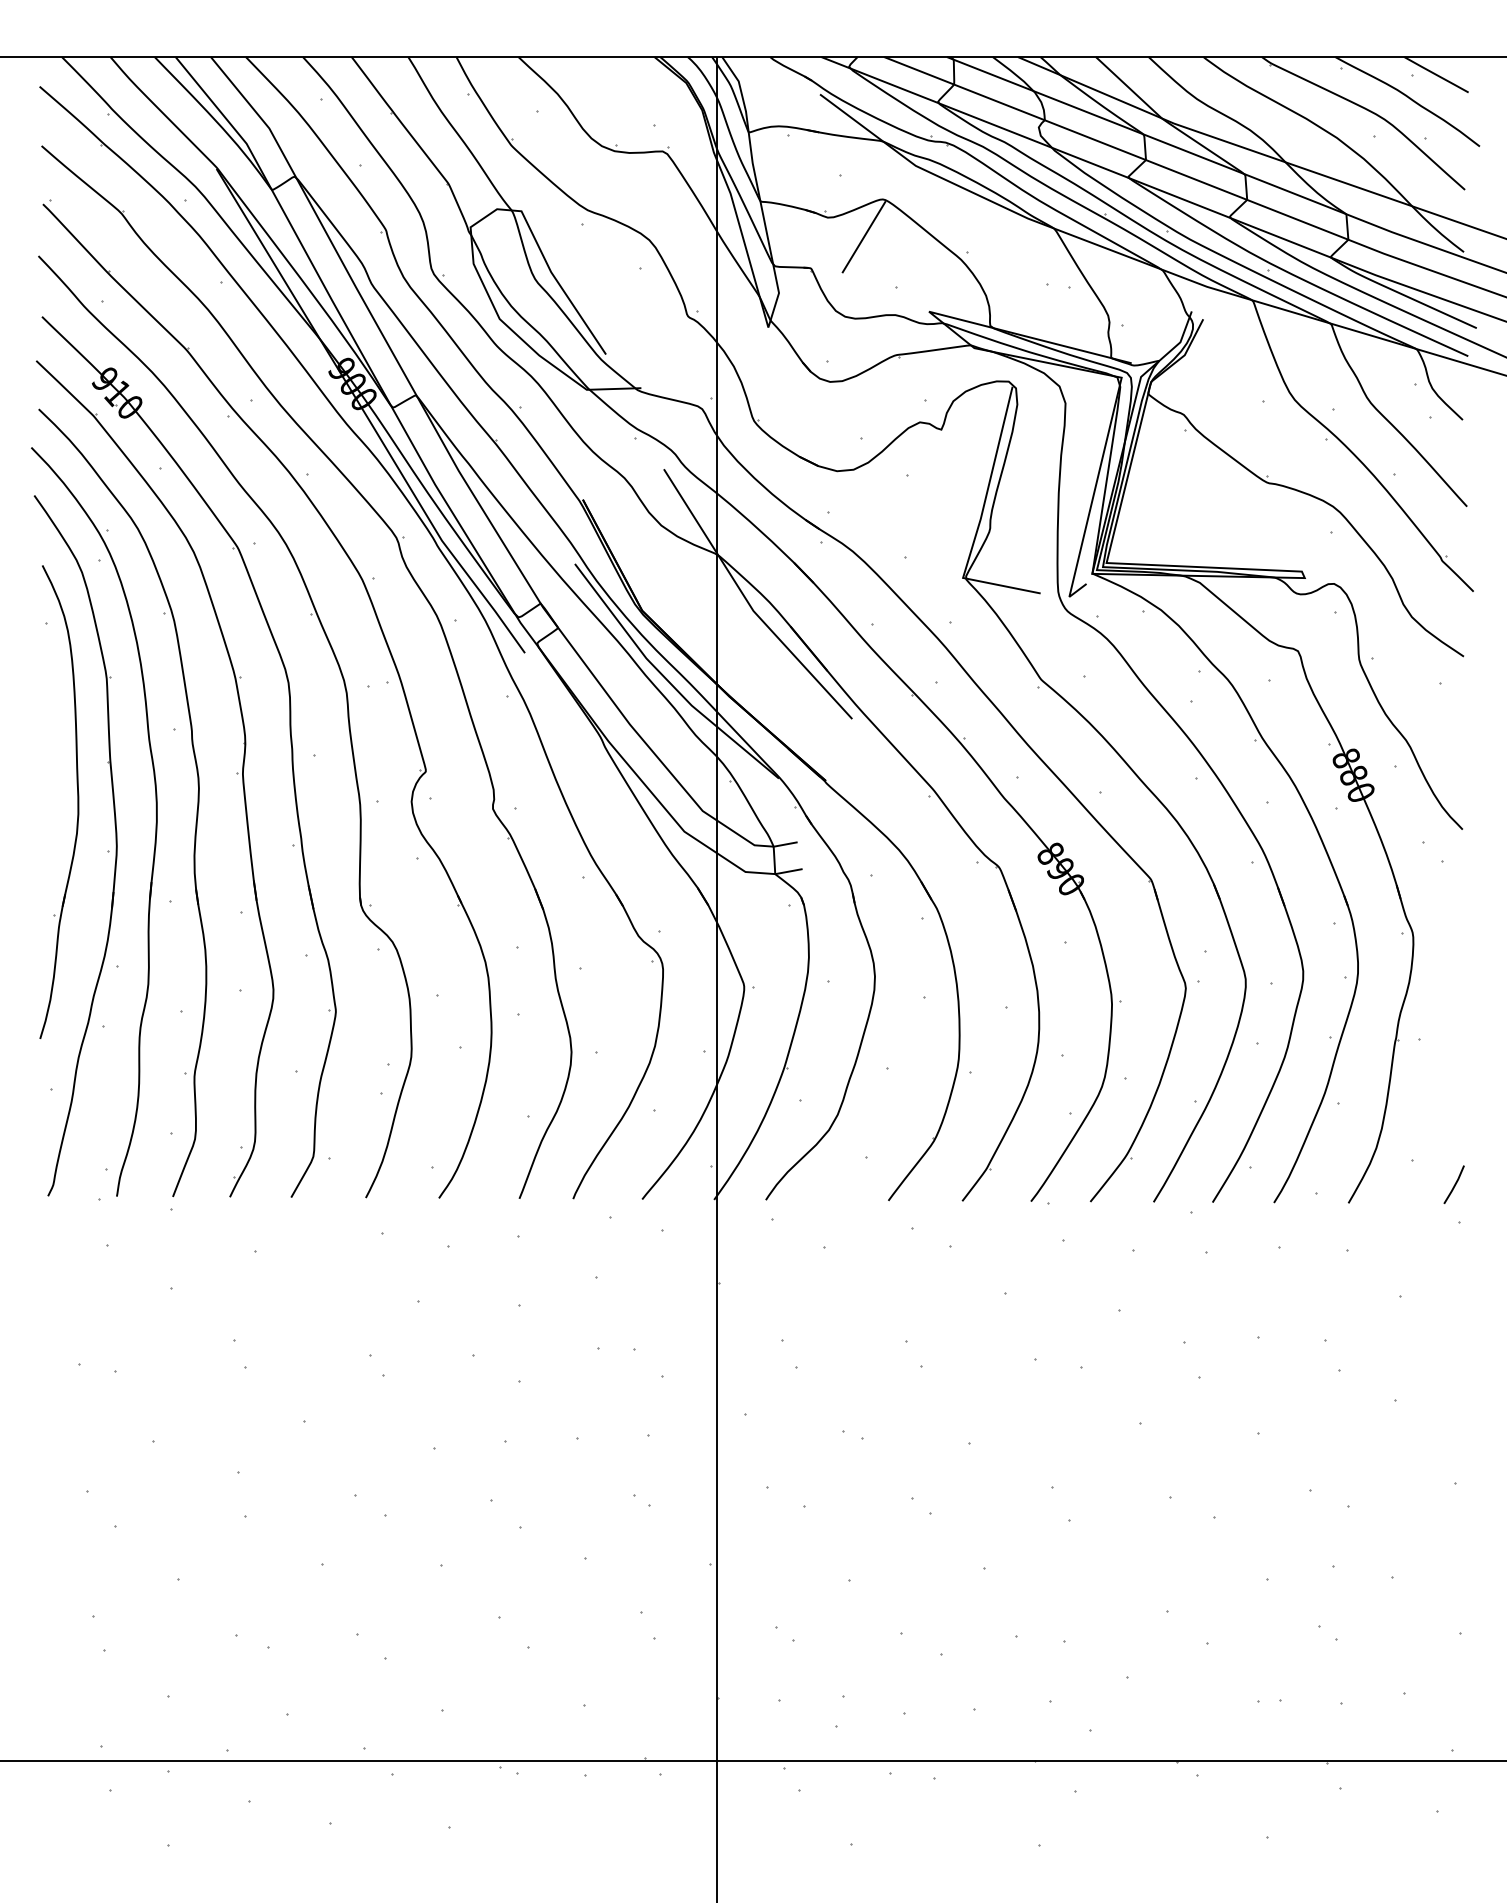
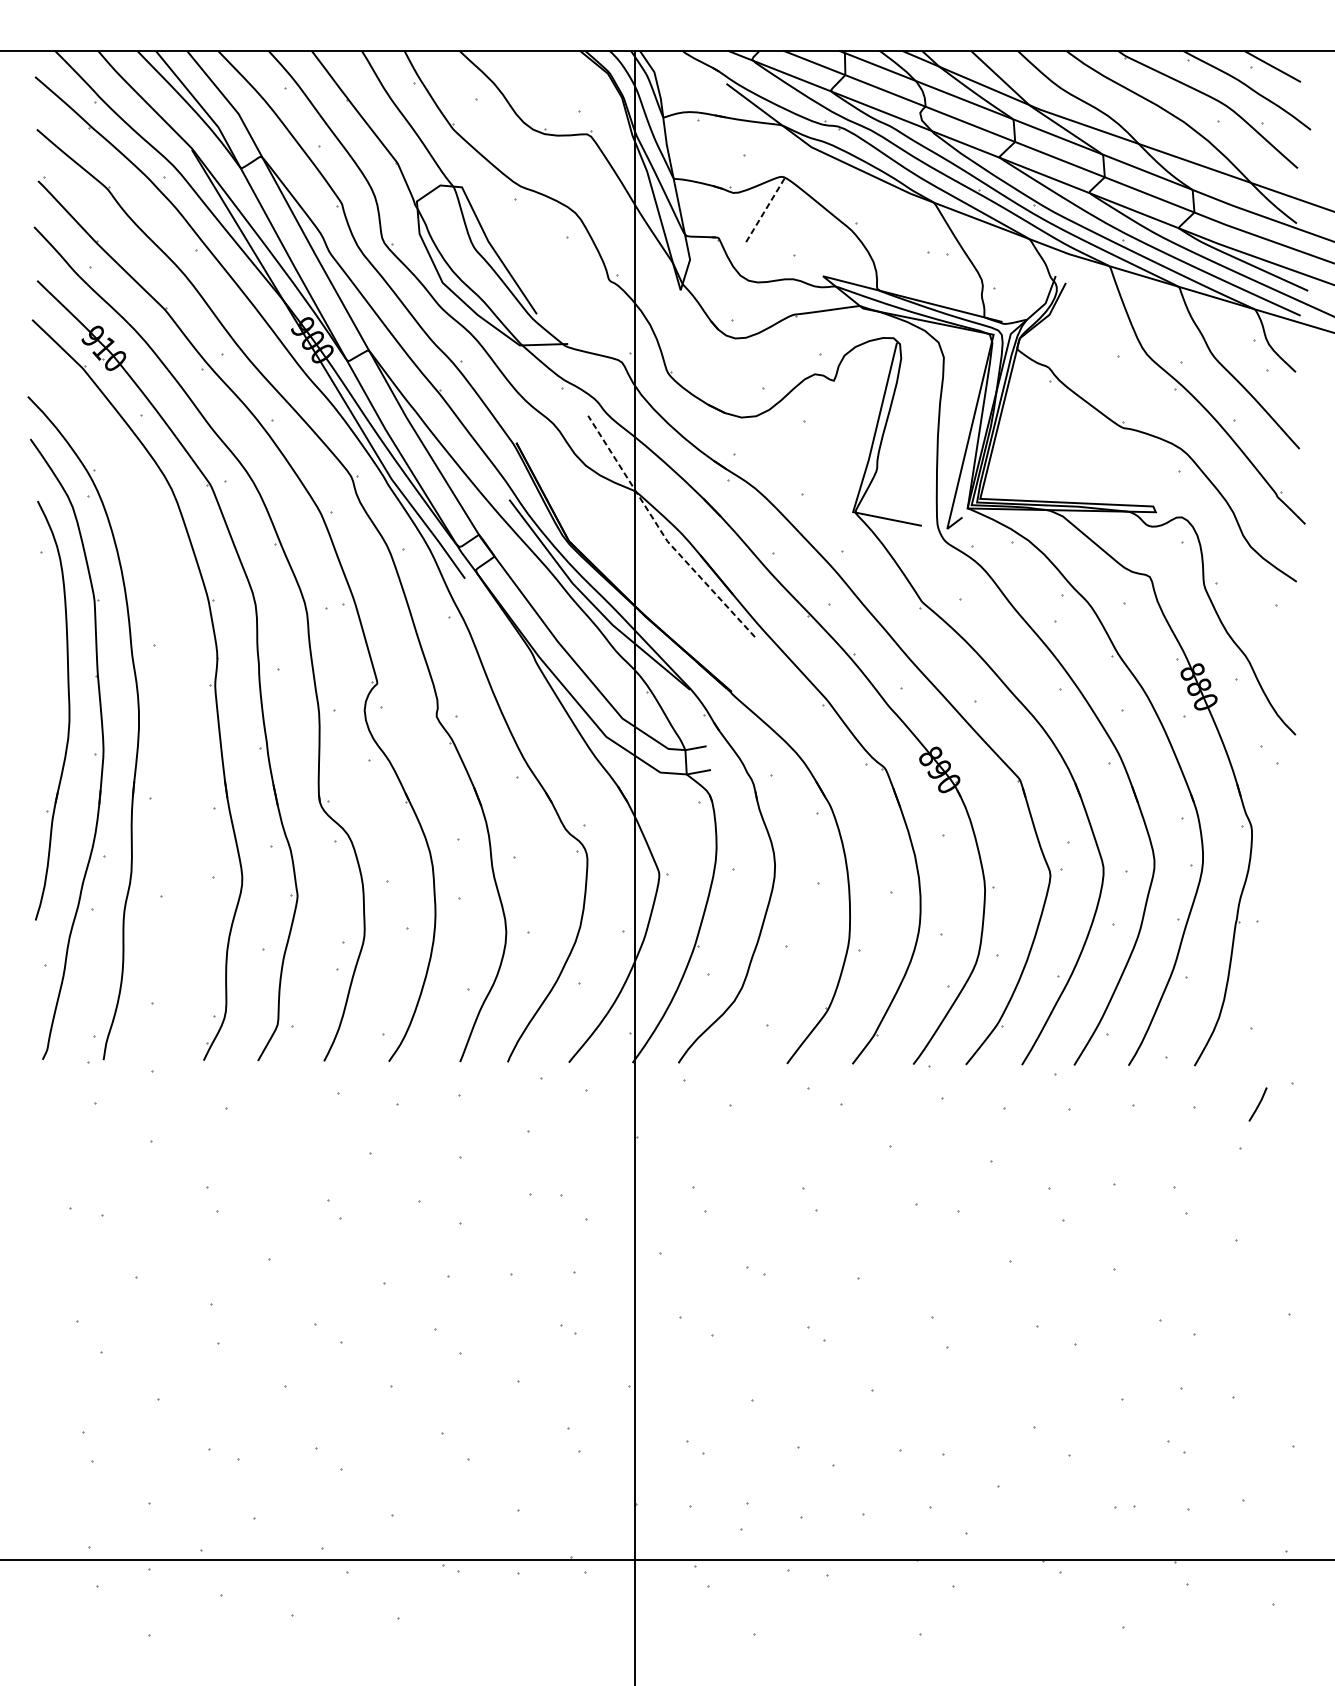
line: (864, 236) -> (765, 209), solid -> dashed
line: (748, 602) -> (663, 533), solid -> dashed
part: (196, 810) -> (174, 718), removed
line: (1454, 1184) -> (1258, 1104), moved

